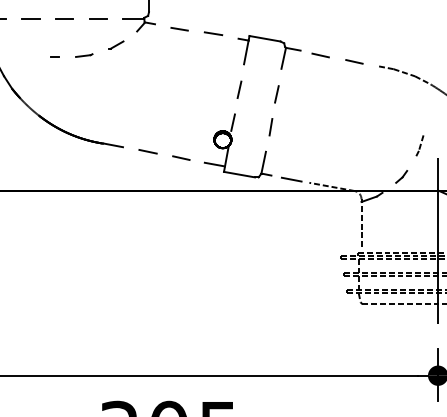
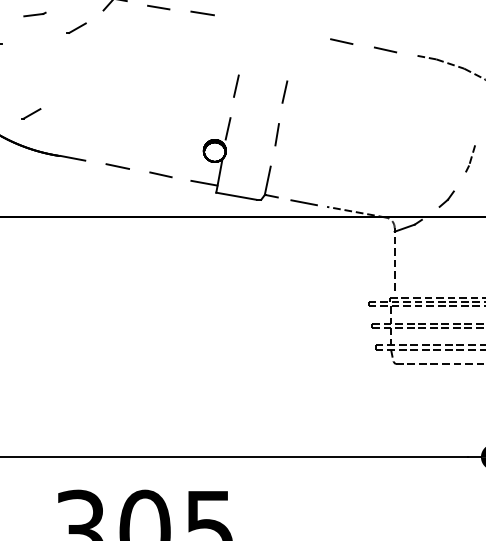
part: (273, 41) -> (280, 23), removed
line: (84, 55) -> (35, 14), moved
line: (81, 110) -> (31, 113), added

